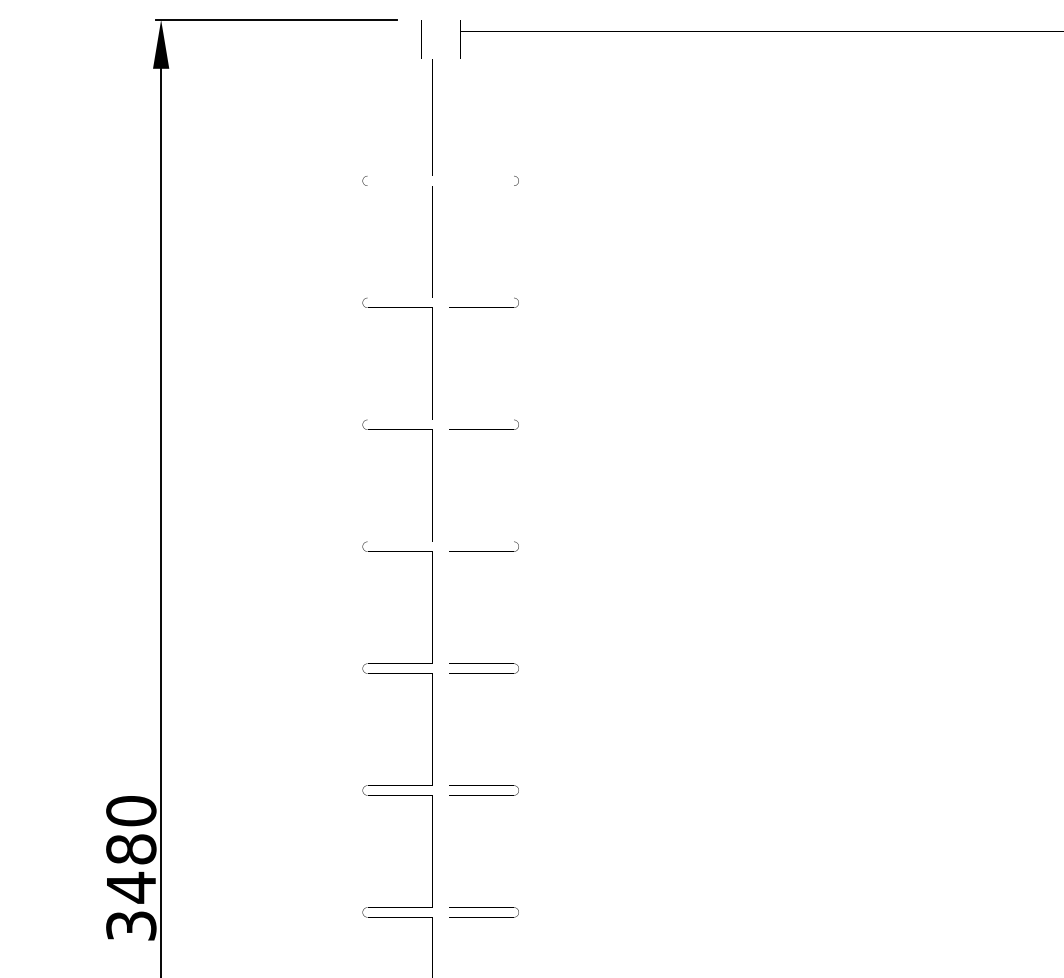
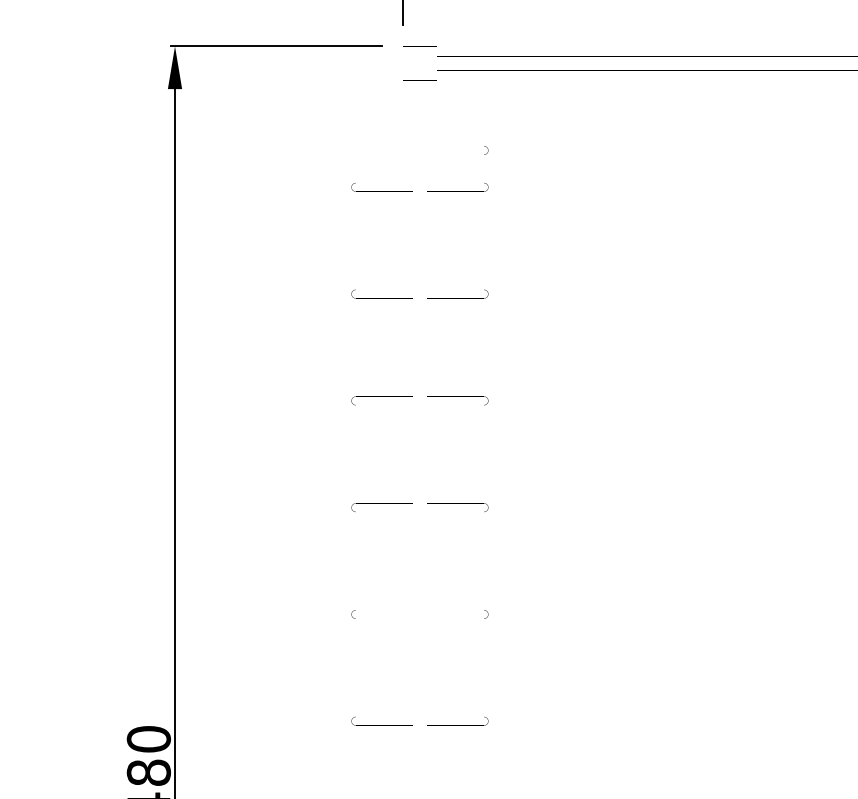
part: (483, 138) -> (457, 150), added

